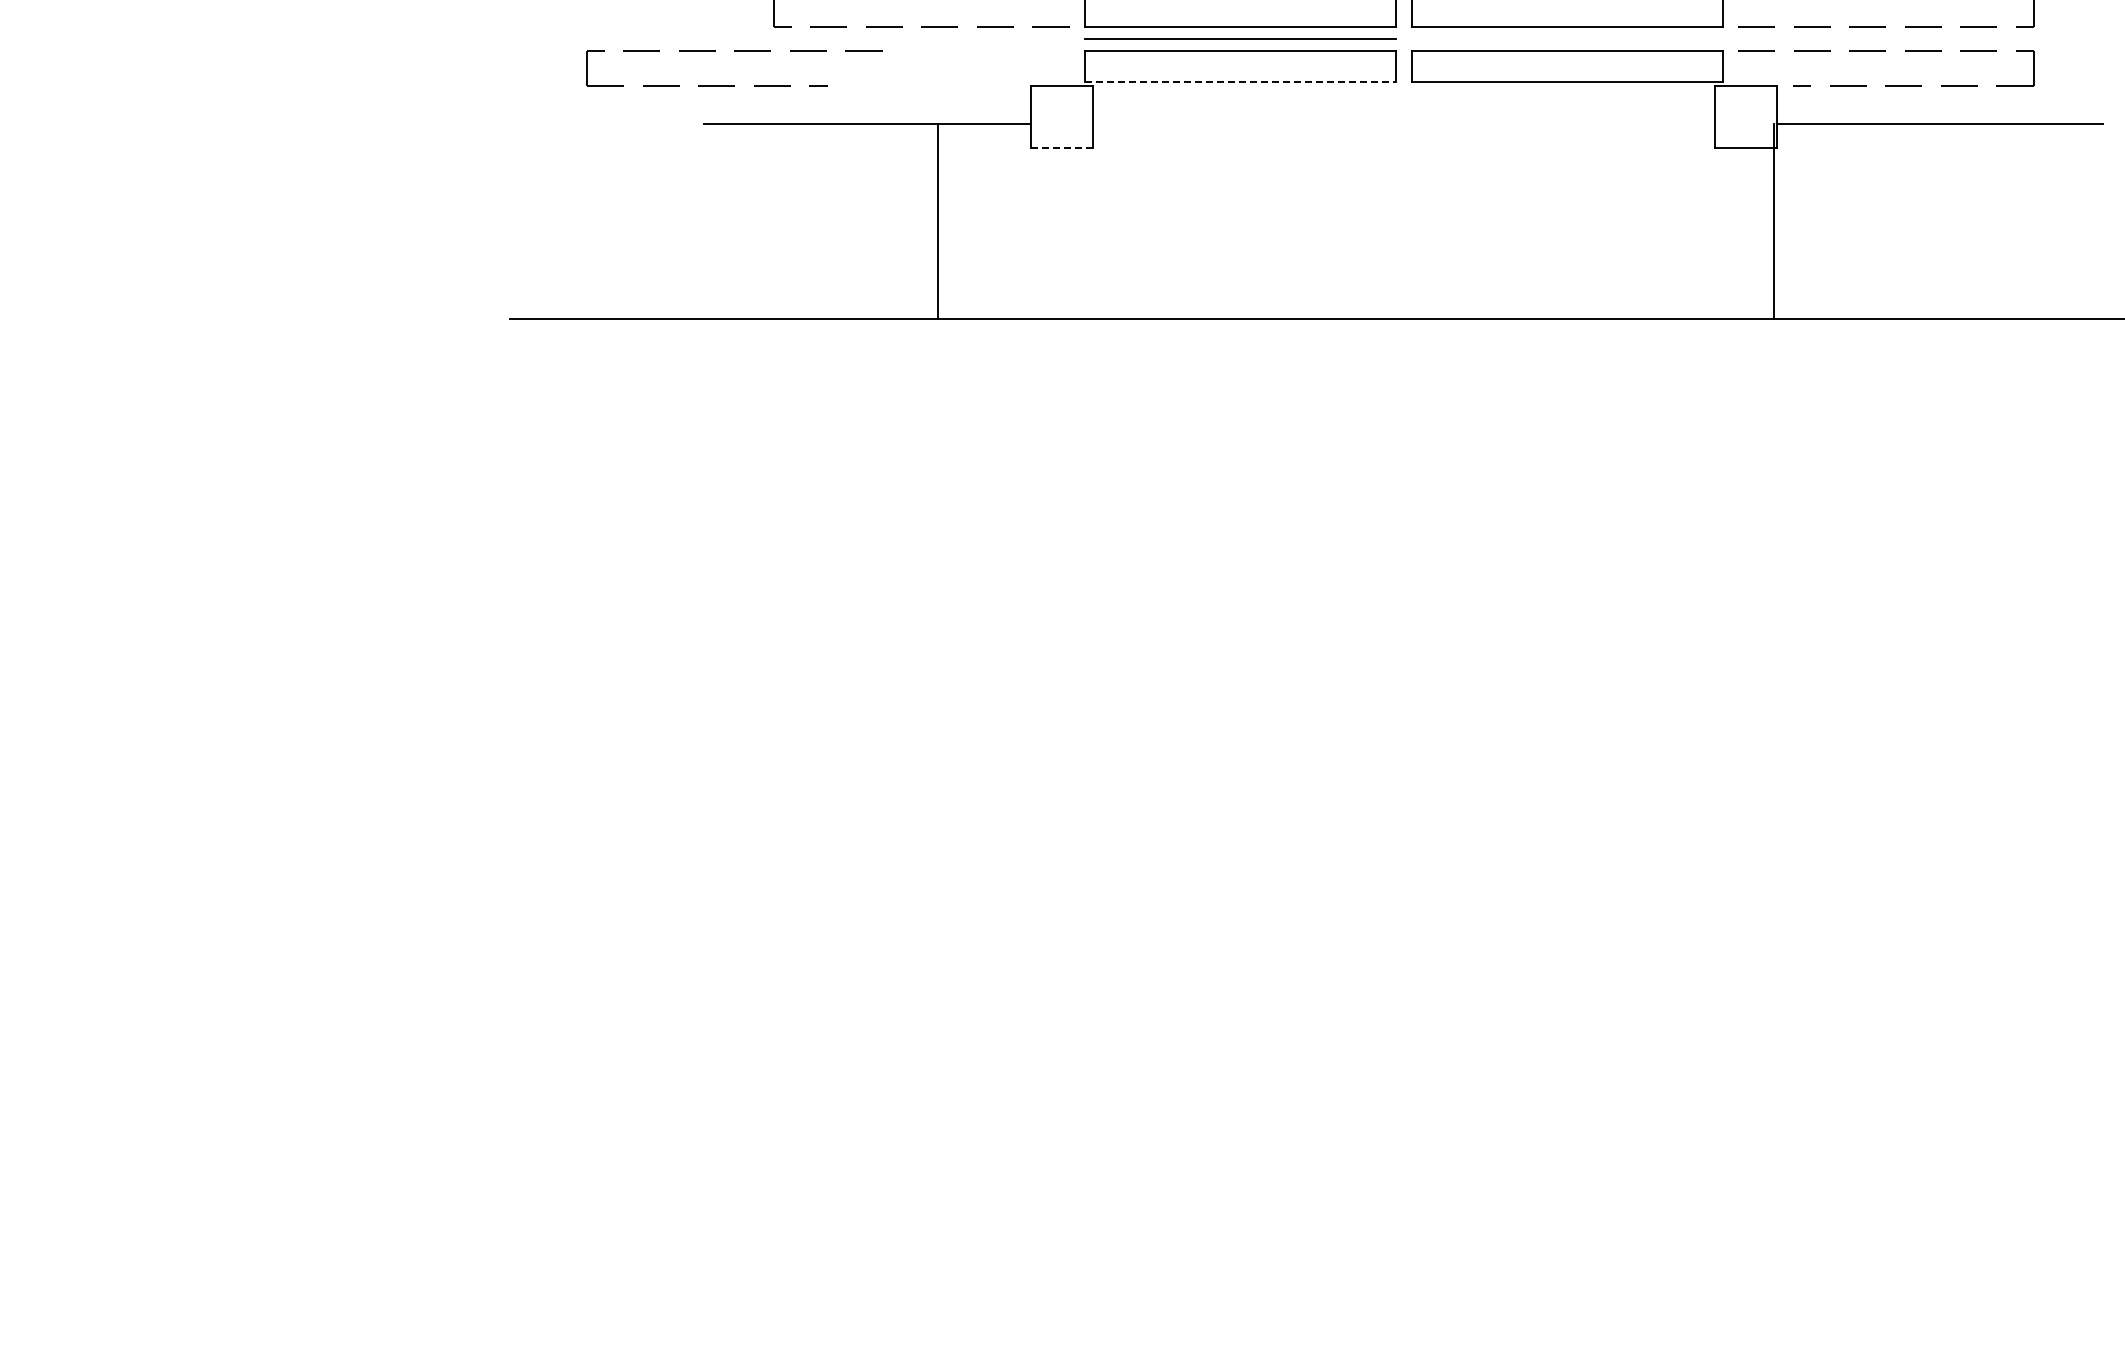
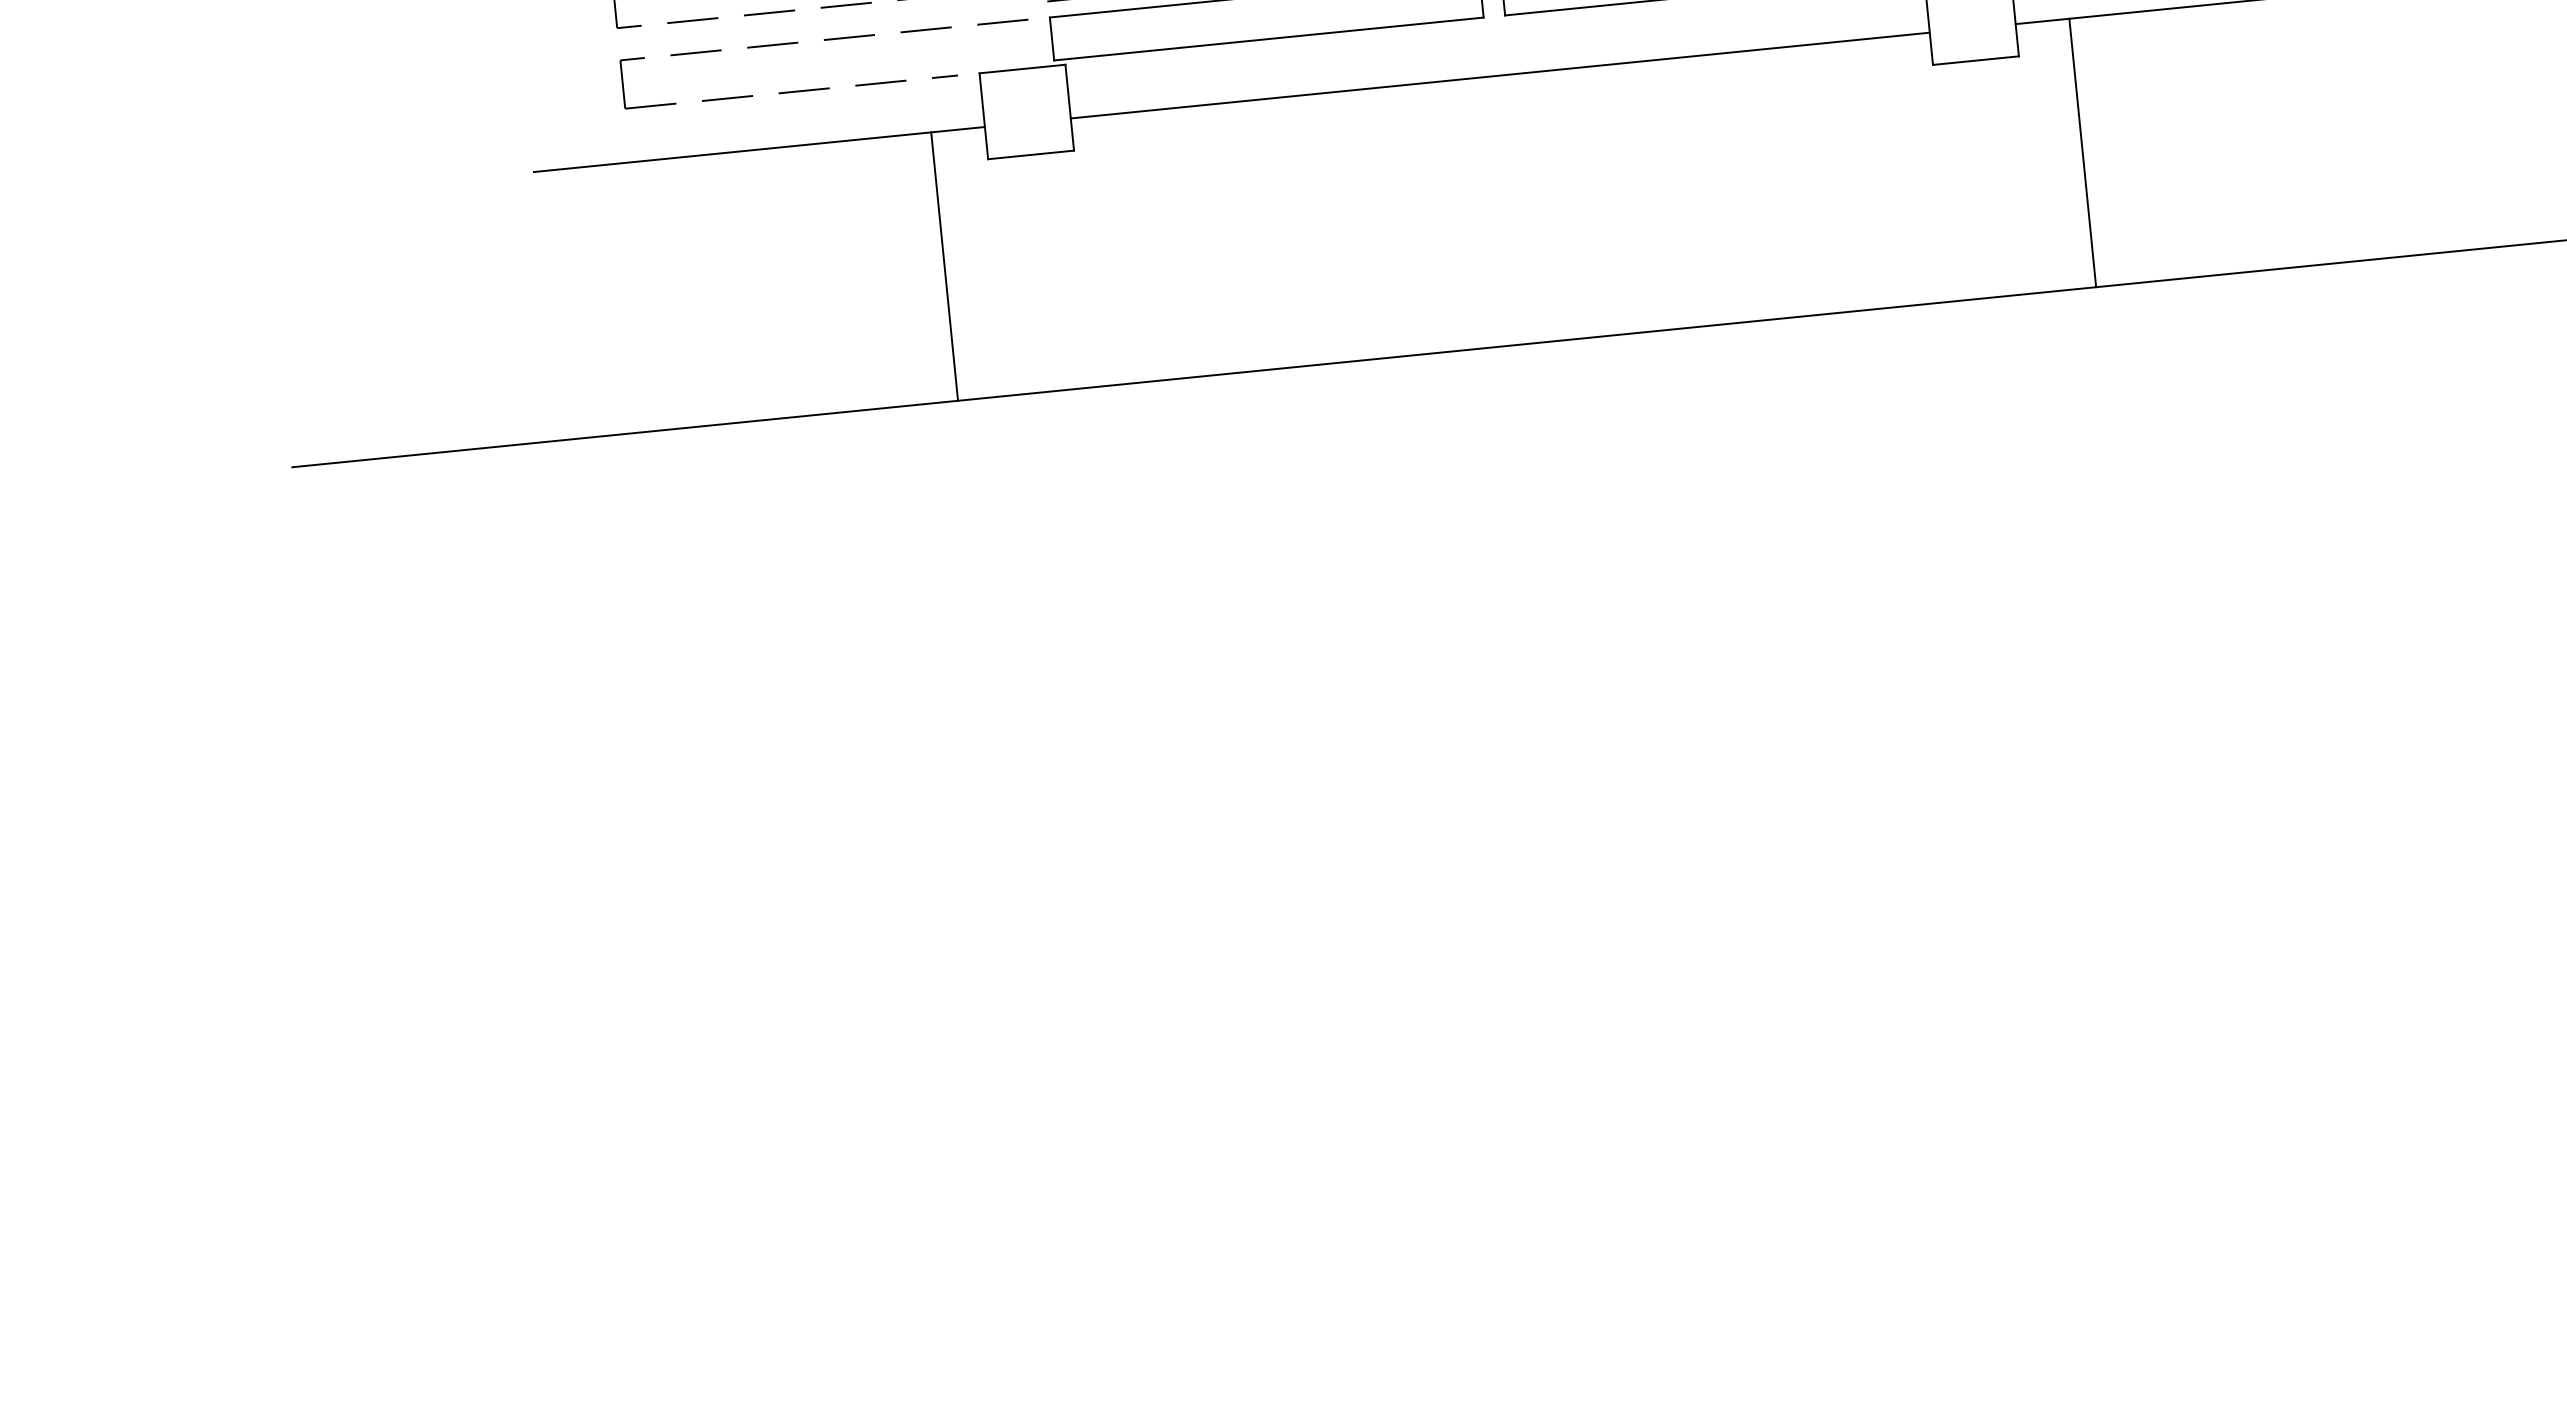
part: (734, 51) -> (824, 41), moved
line: (1241, 81) -> (1270, 38), dashed -> solid
line: (1403, 124) -> (1499, 75), added
line: (1061, 147) -> (1030, 154), dashed -> solid
line: (937, 221) -> (944, 266), moved
line: (1773, 221) -> (2082, 152), moved

